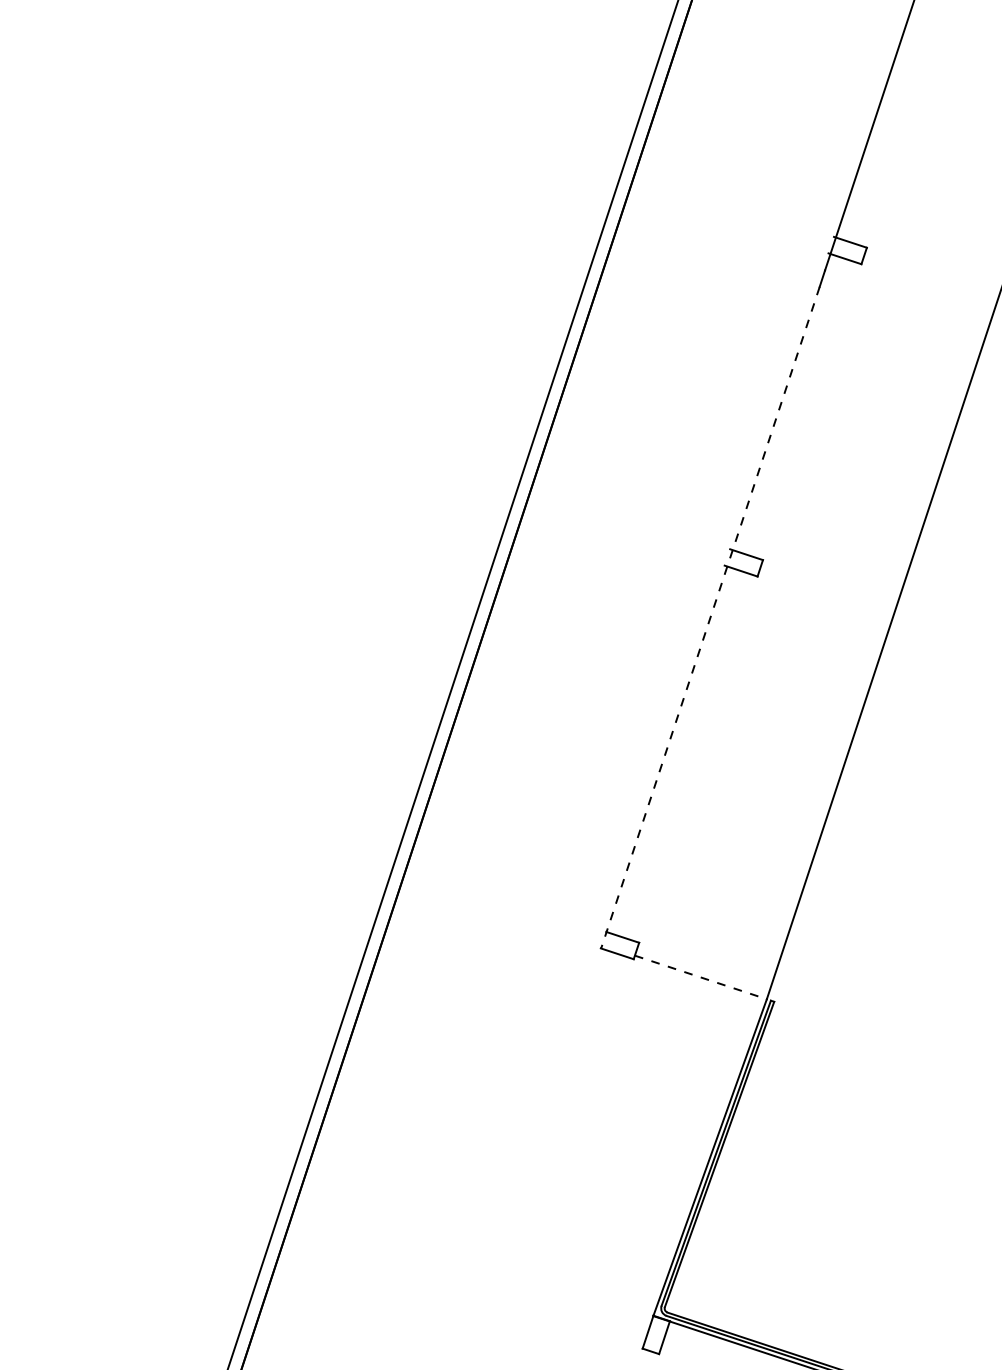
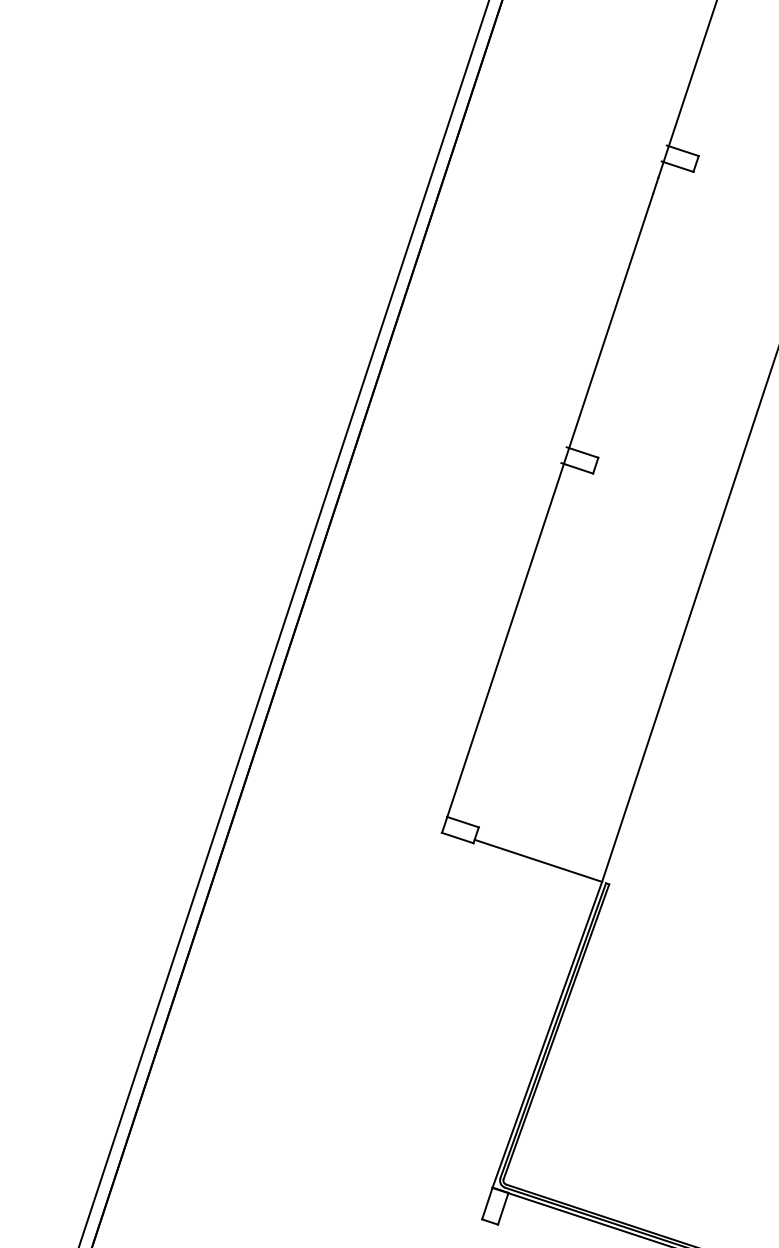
line: (710, 618) -> (547, 514), dashed -> solid
line: (701, 977) -> (538, 860), dashed -> solid

